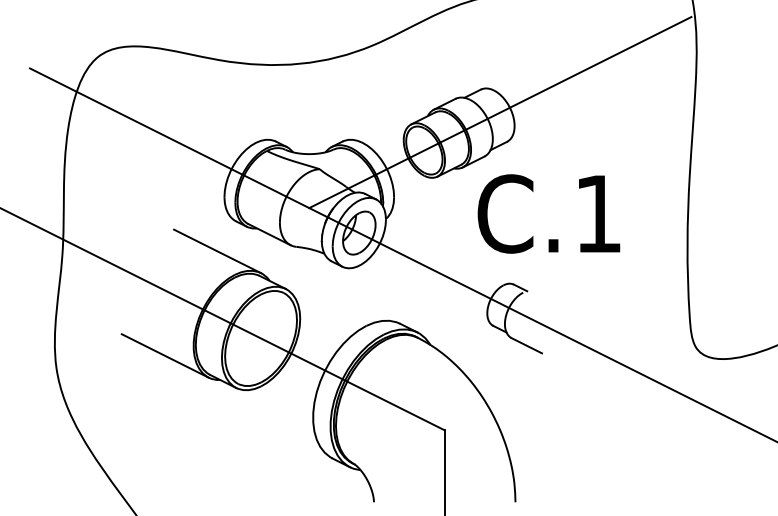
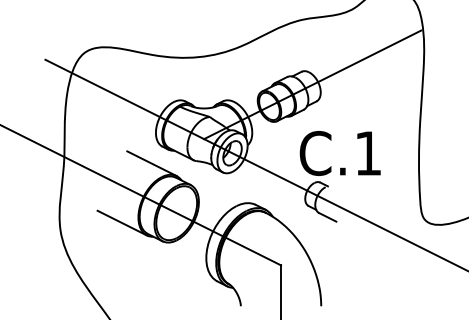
text: (547, 214) -> (339, 153), moved

